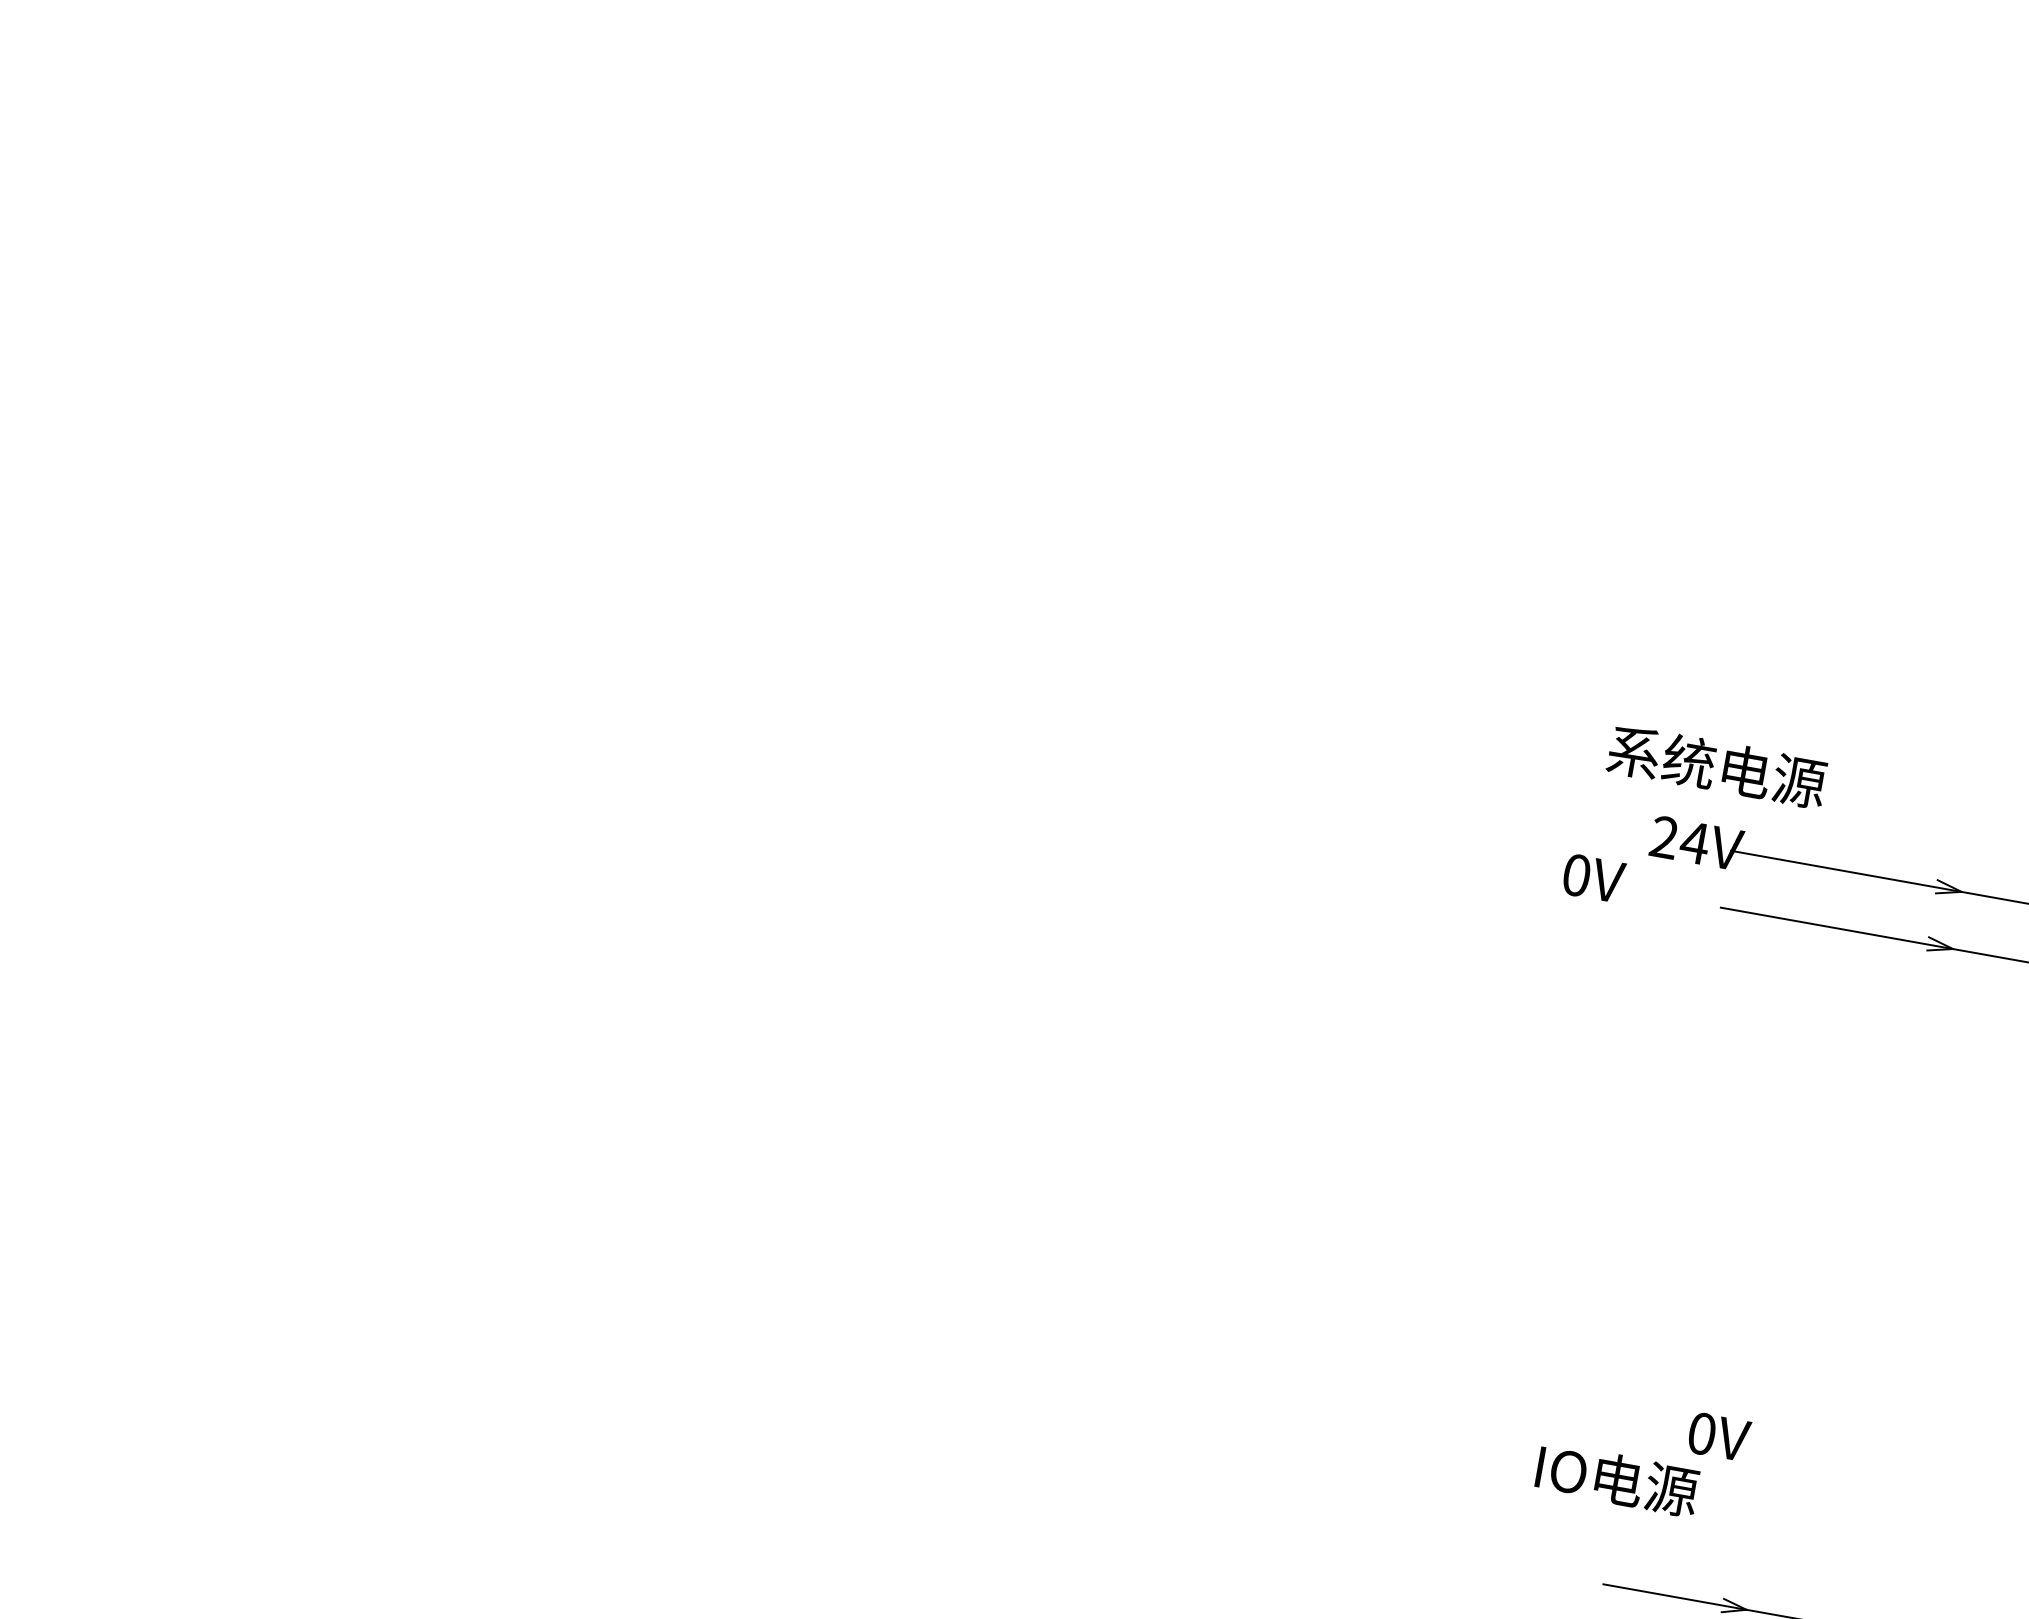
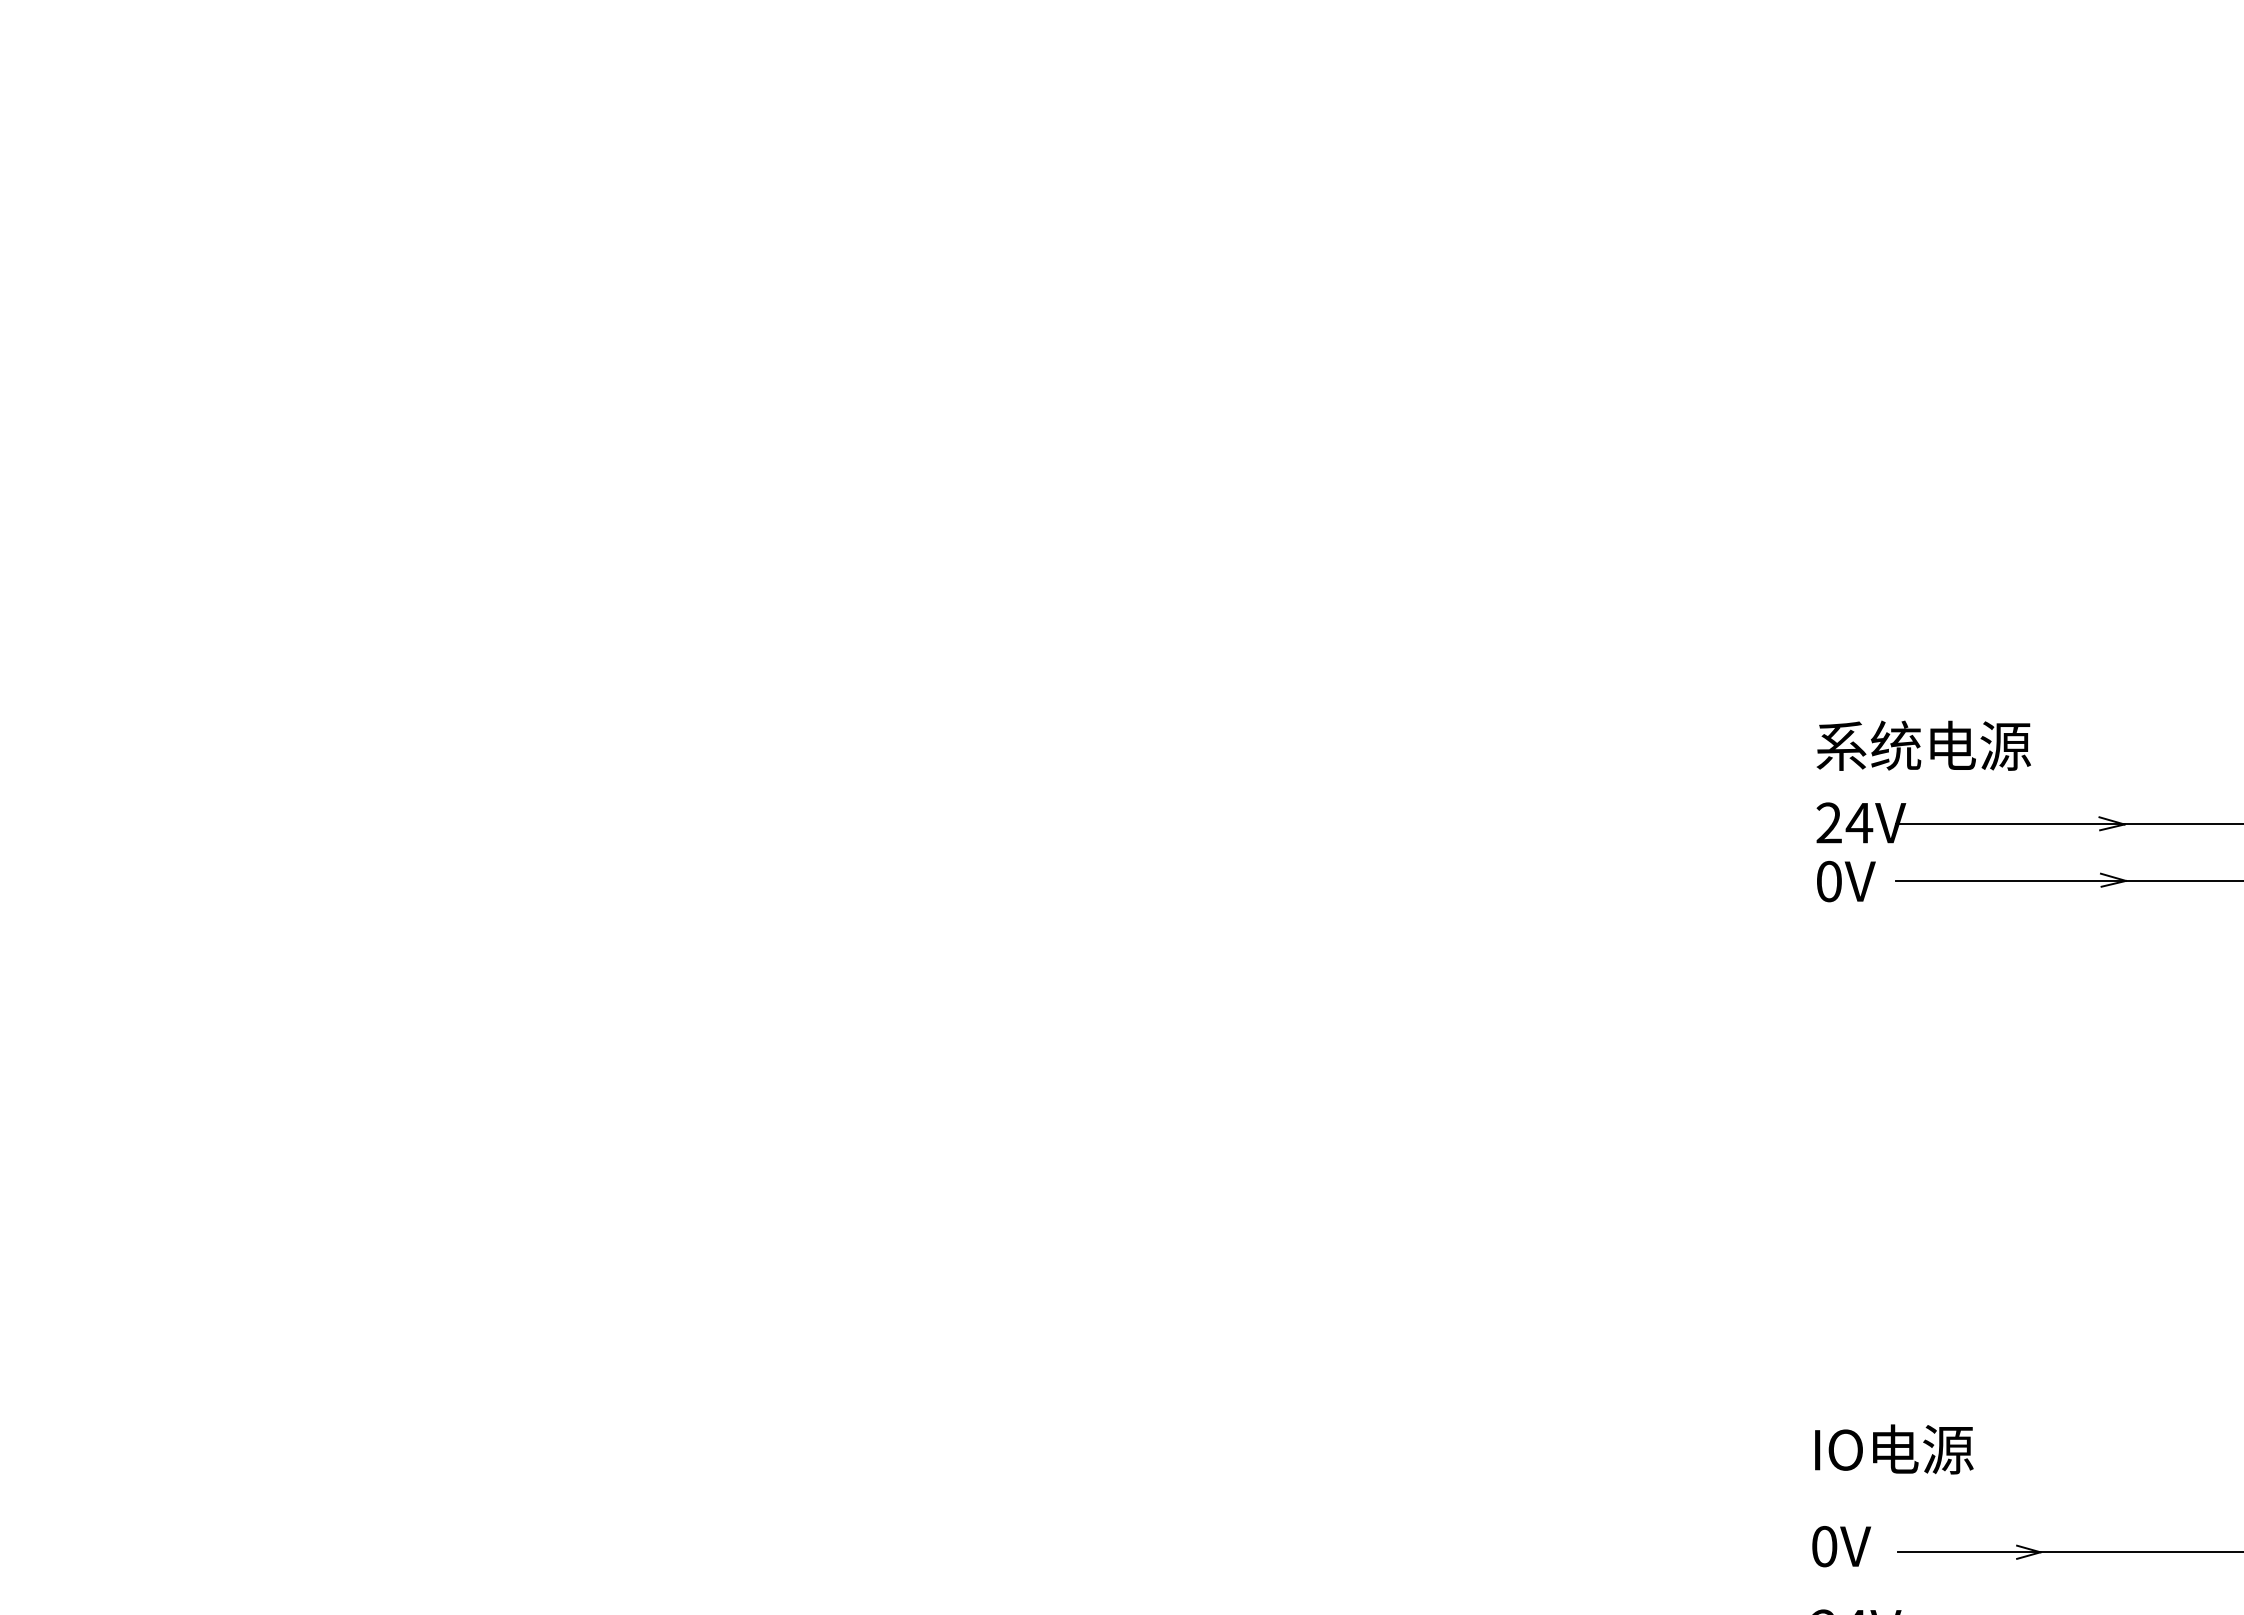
text: (1716, 766) -> (1923, 745), moved
text: (1594, 878) -> (1846, 881), moved
text: (1719, 1436) -> (1841, 1546), moved

